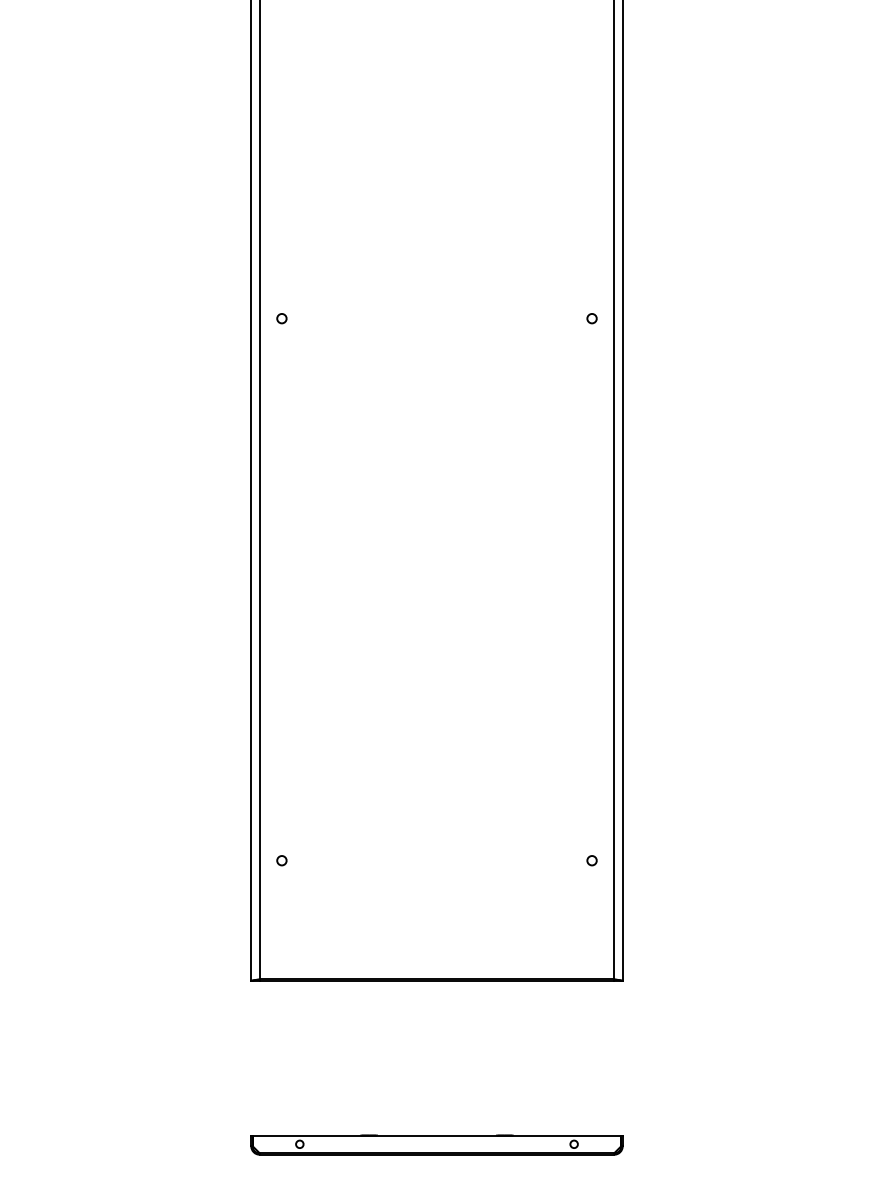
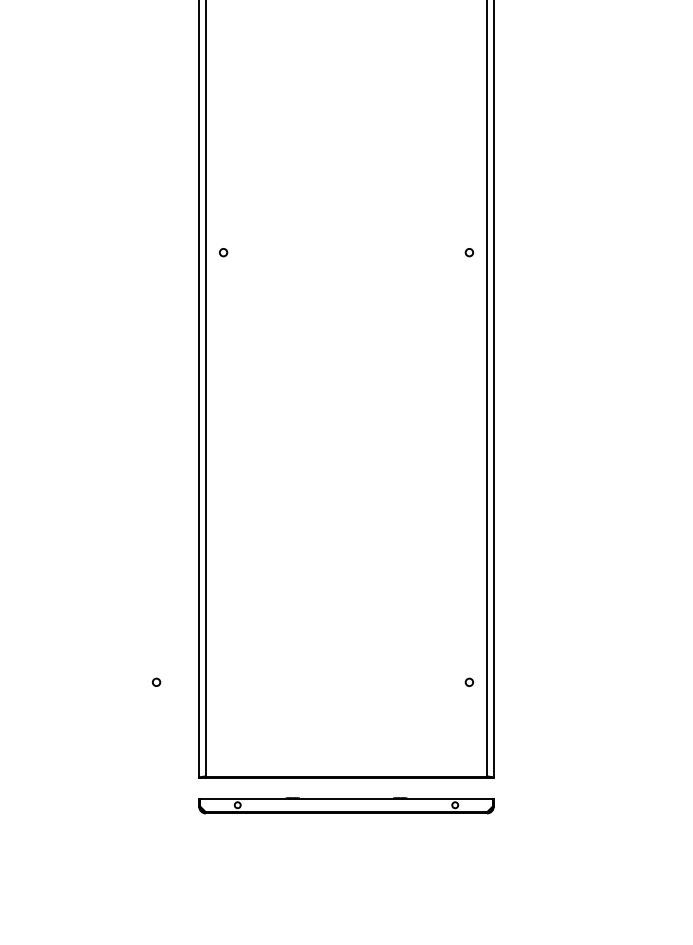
circle: (281, 859) -> (156, 681), moved
part: (437, 1144) -> (346, 805), moved

